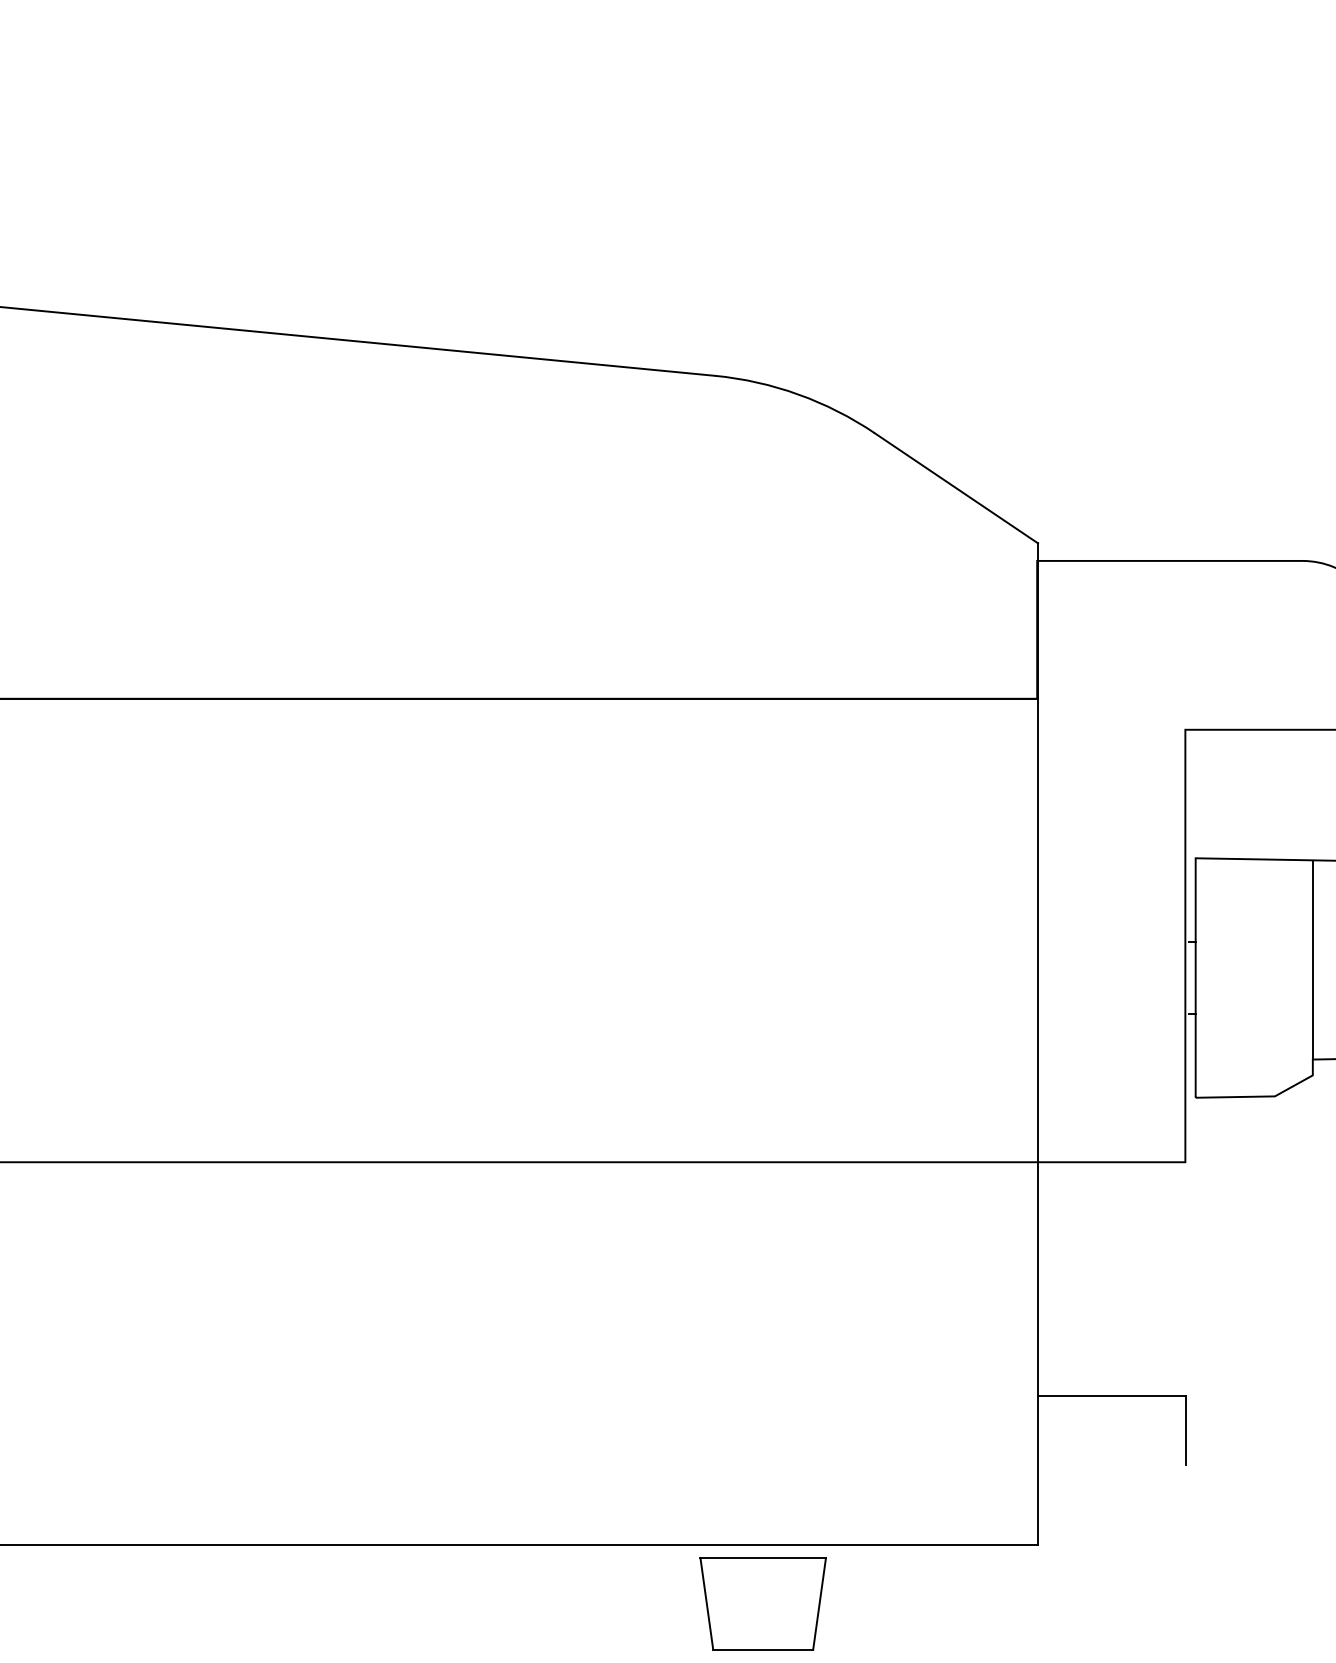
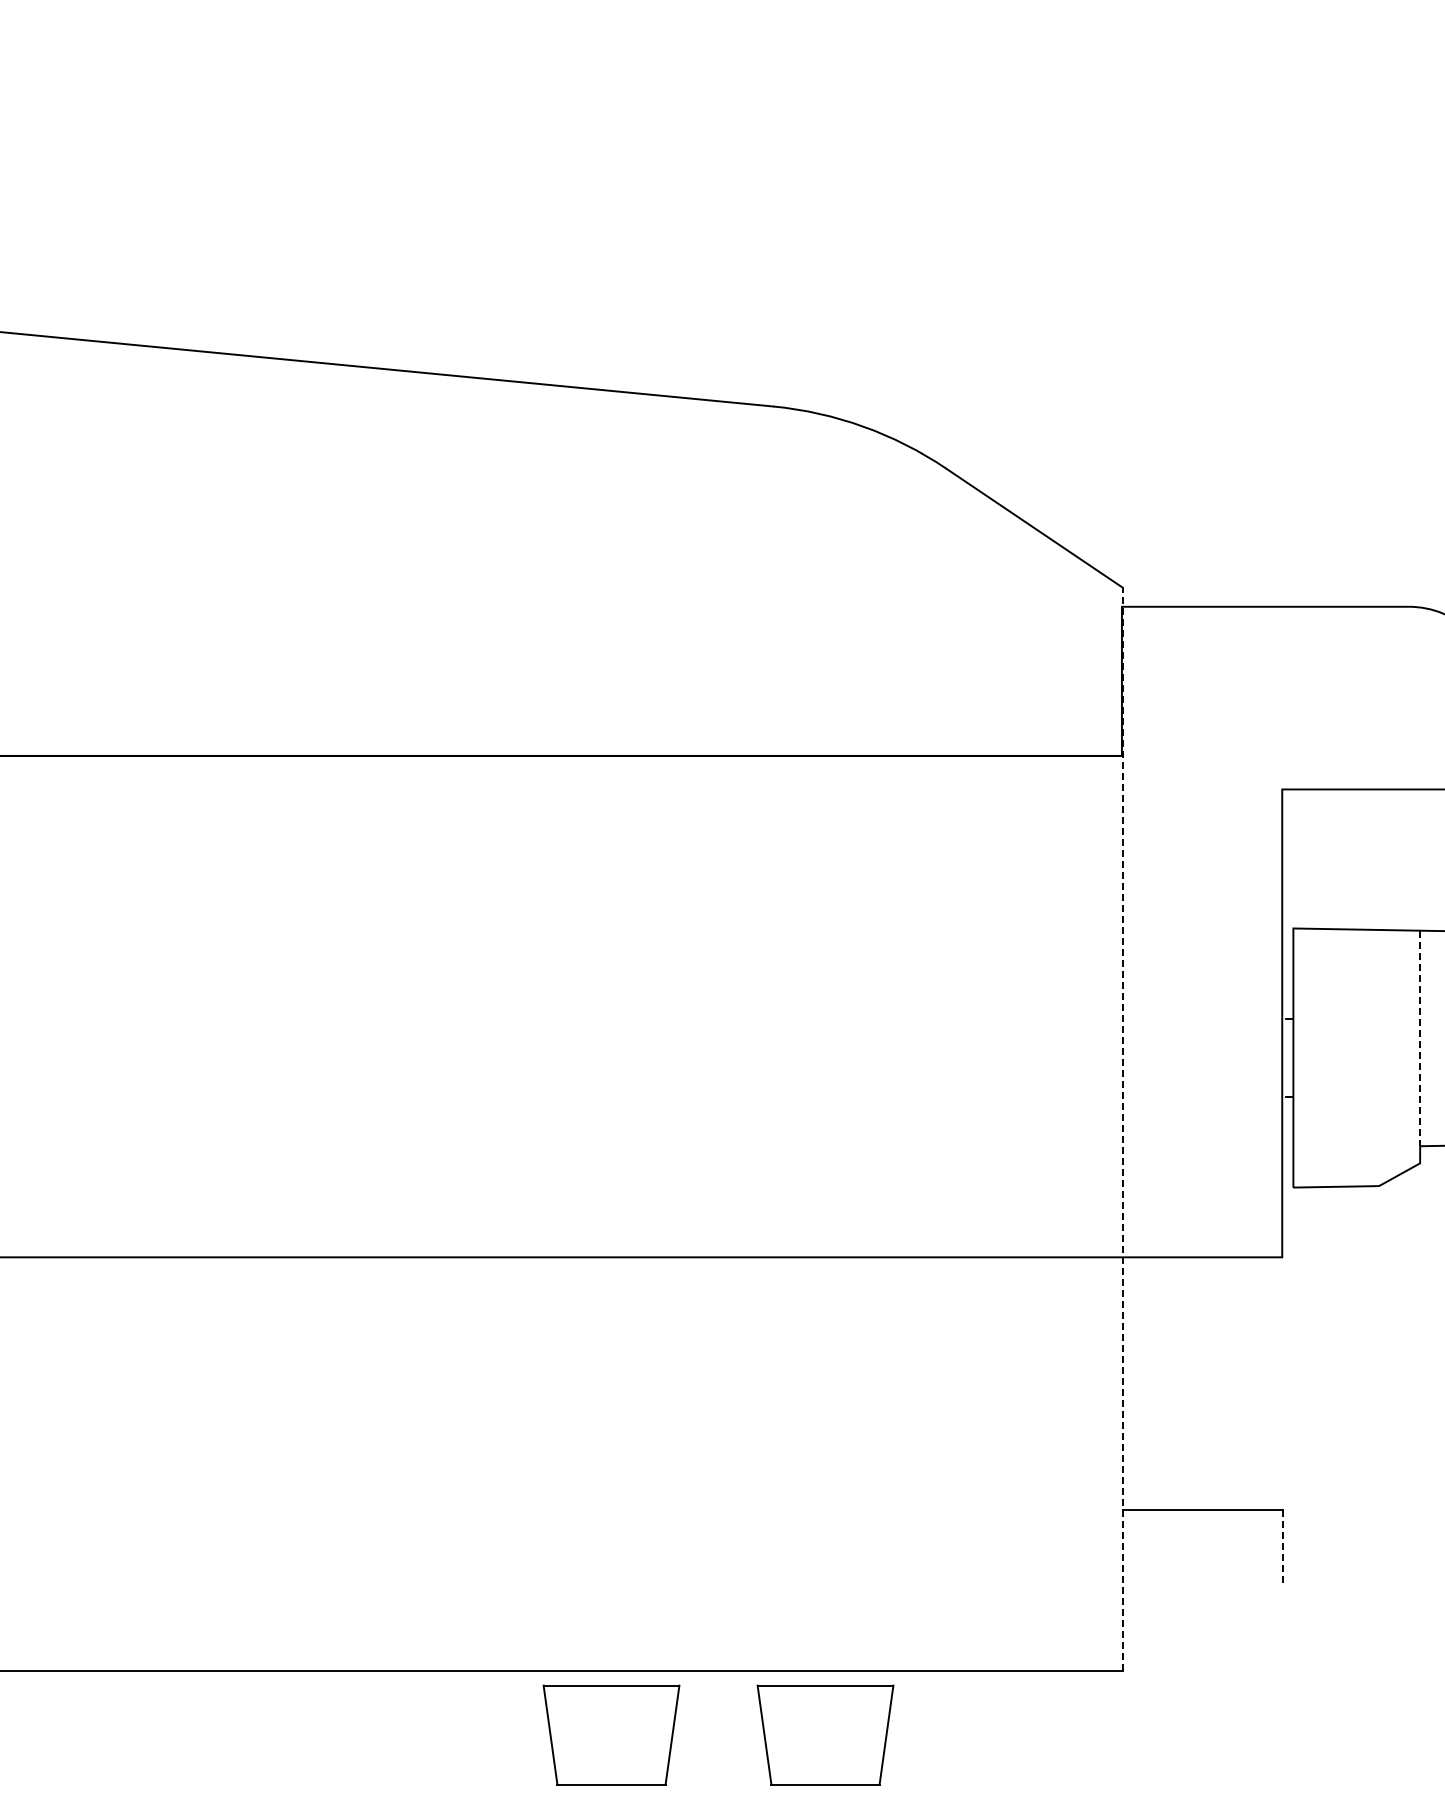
line: (1313, 959) -> (1420, 1038), solid -> dashed
line: (1037, 1044) -> (1122, 1129), solid -> dashed
line: (1186, 1430) -> (1283, 1547), solid -> dashed
part: (565, 1603) -> (611, 1734), added

